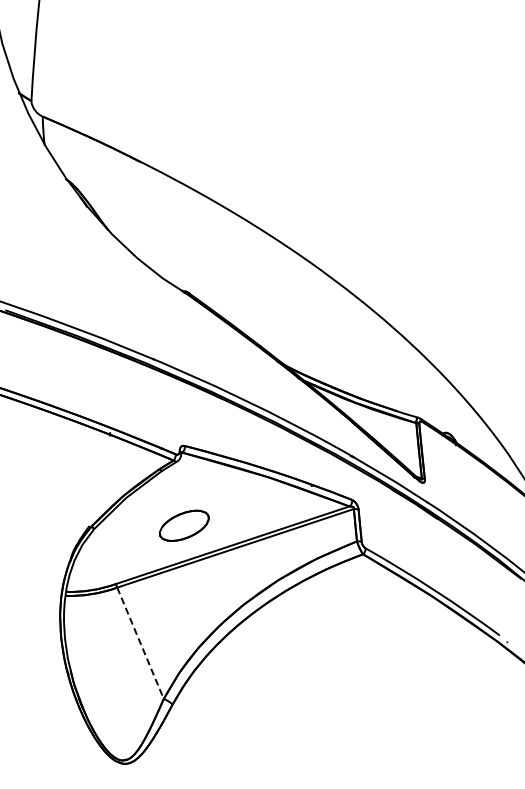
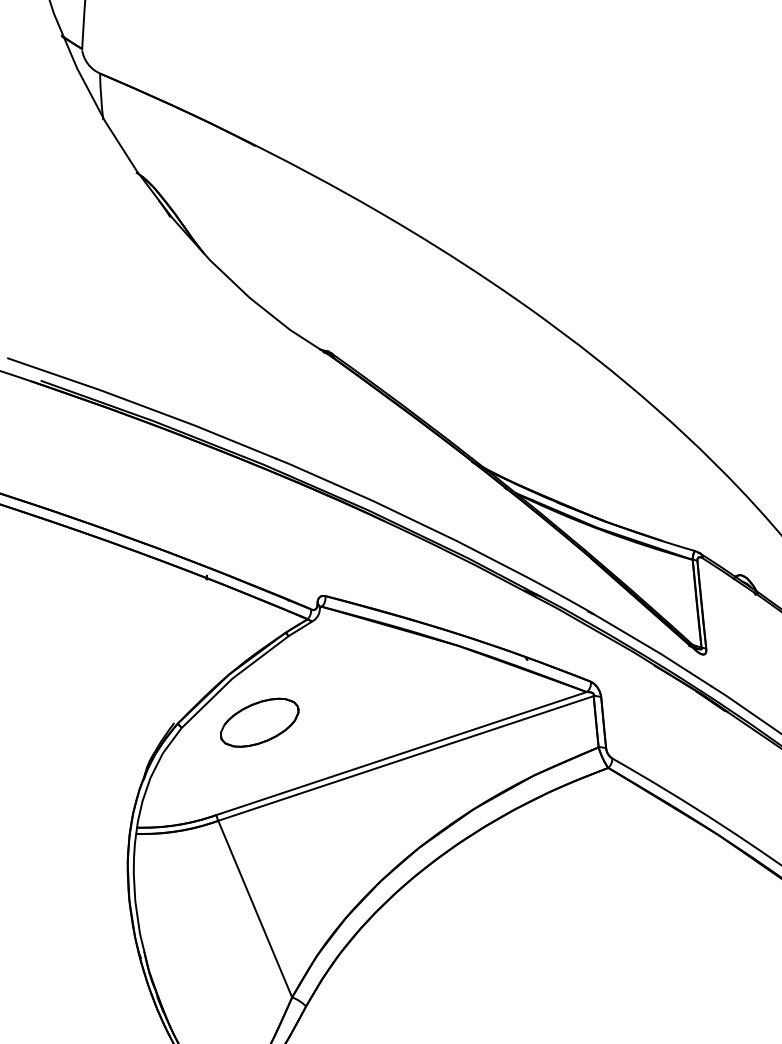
part: (184, 525) -> (259, 722), moved
line: (140, 643) -> (255, 909), dashed -> solid

